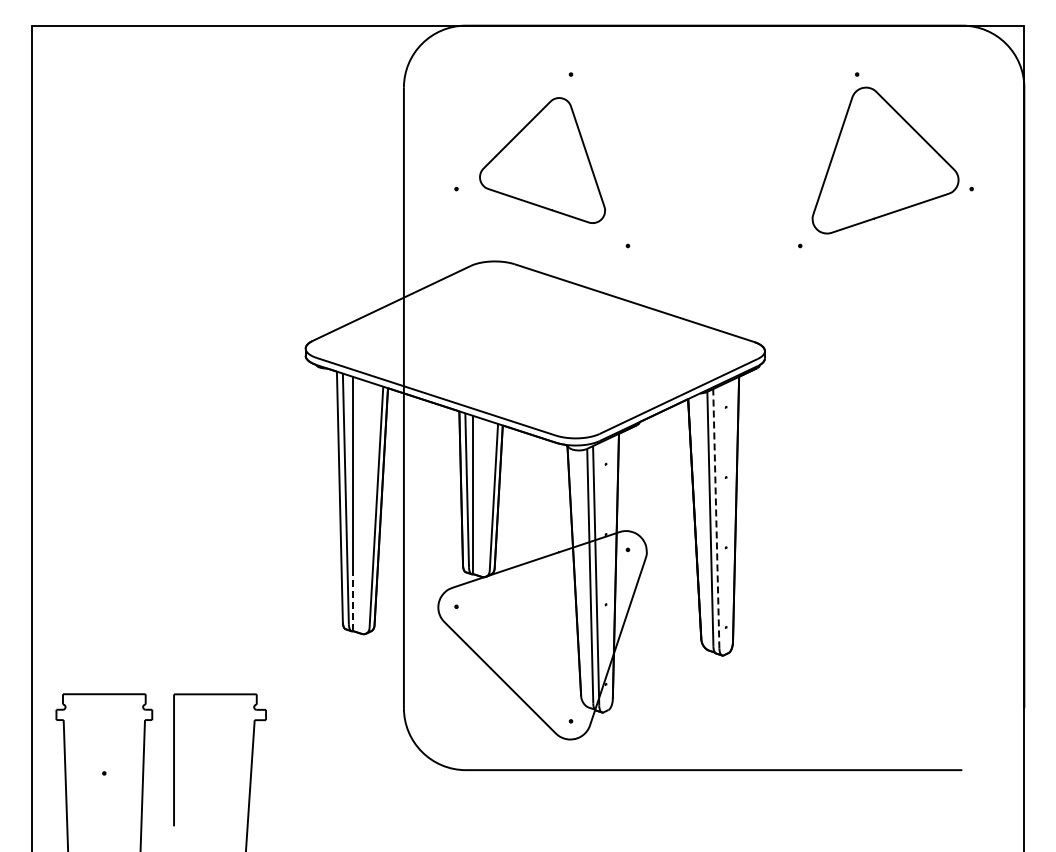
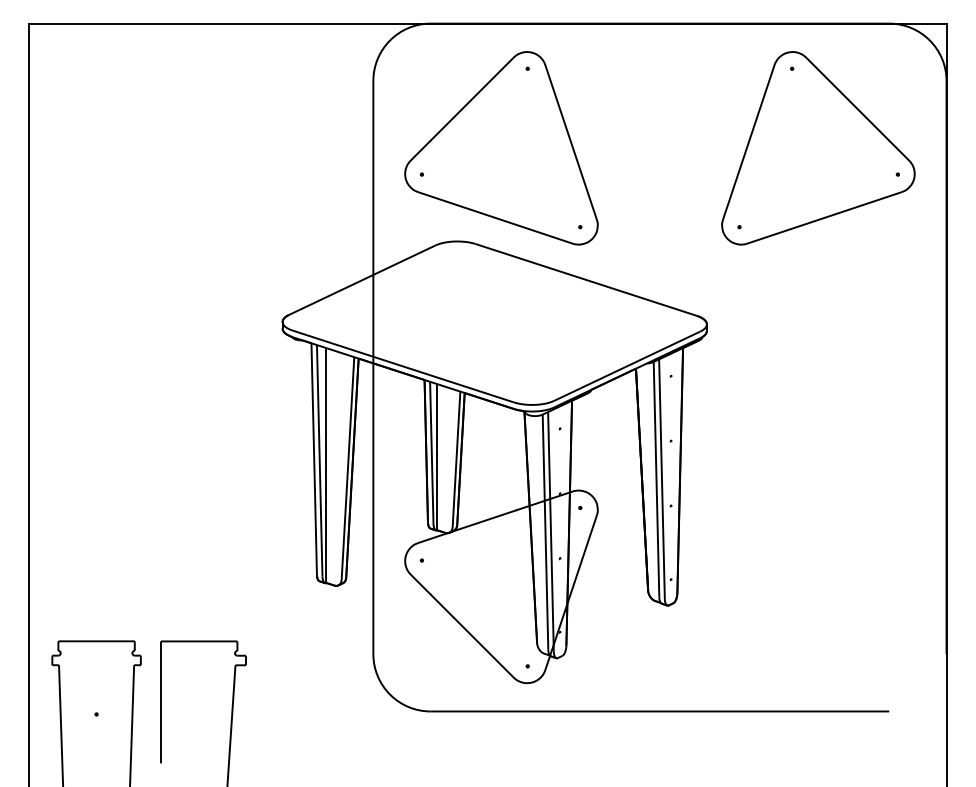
part: (542, 160) -> (501, 148), size x1.67
part: (885, 160) -> (818, 148), size x1.43
line: (716, 518) -> (662, 478), dashed -> solid
line: (353, 600) -> (326, 554), dashed -> solid

